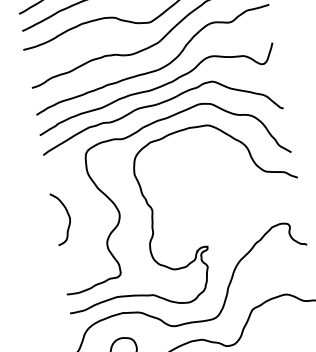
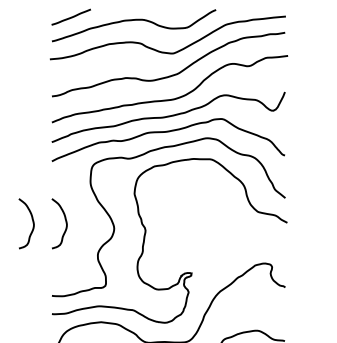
curve: (34, 222) -> (32, 223), added

